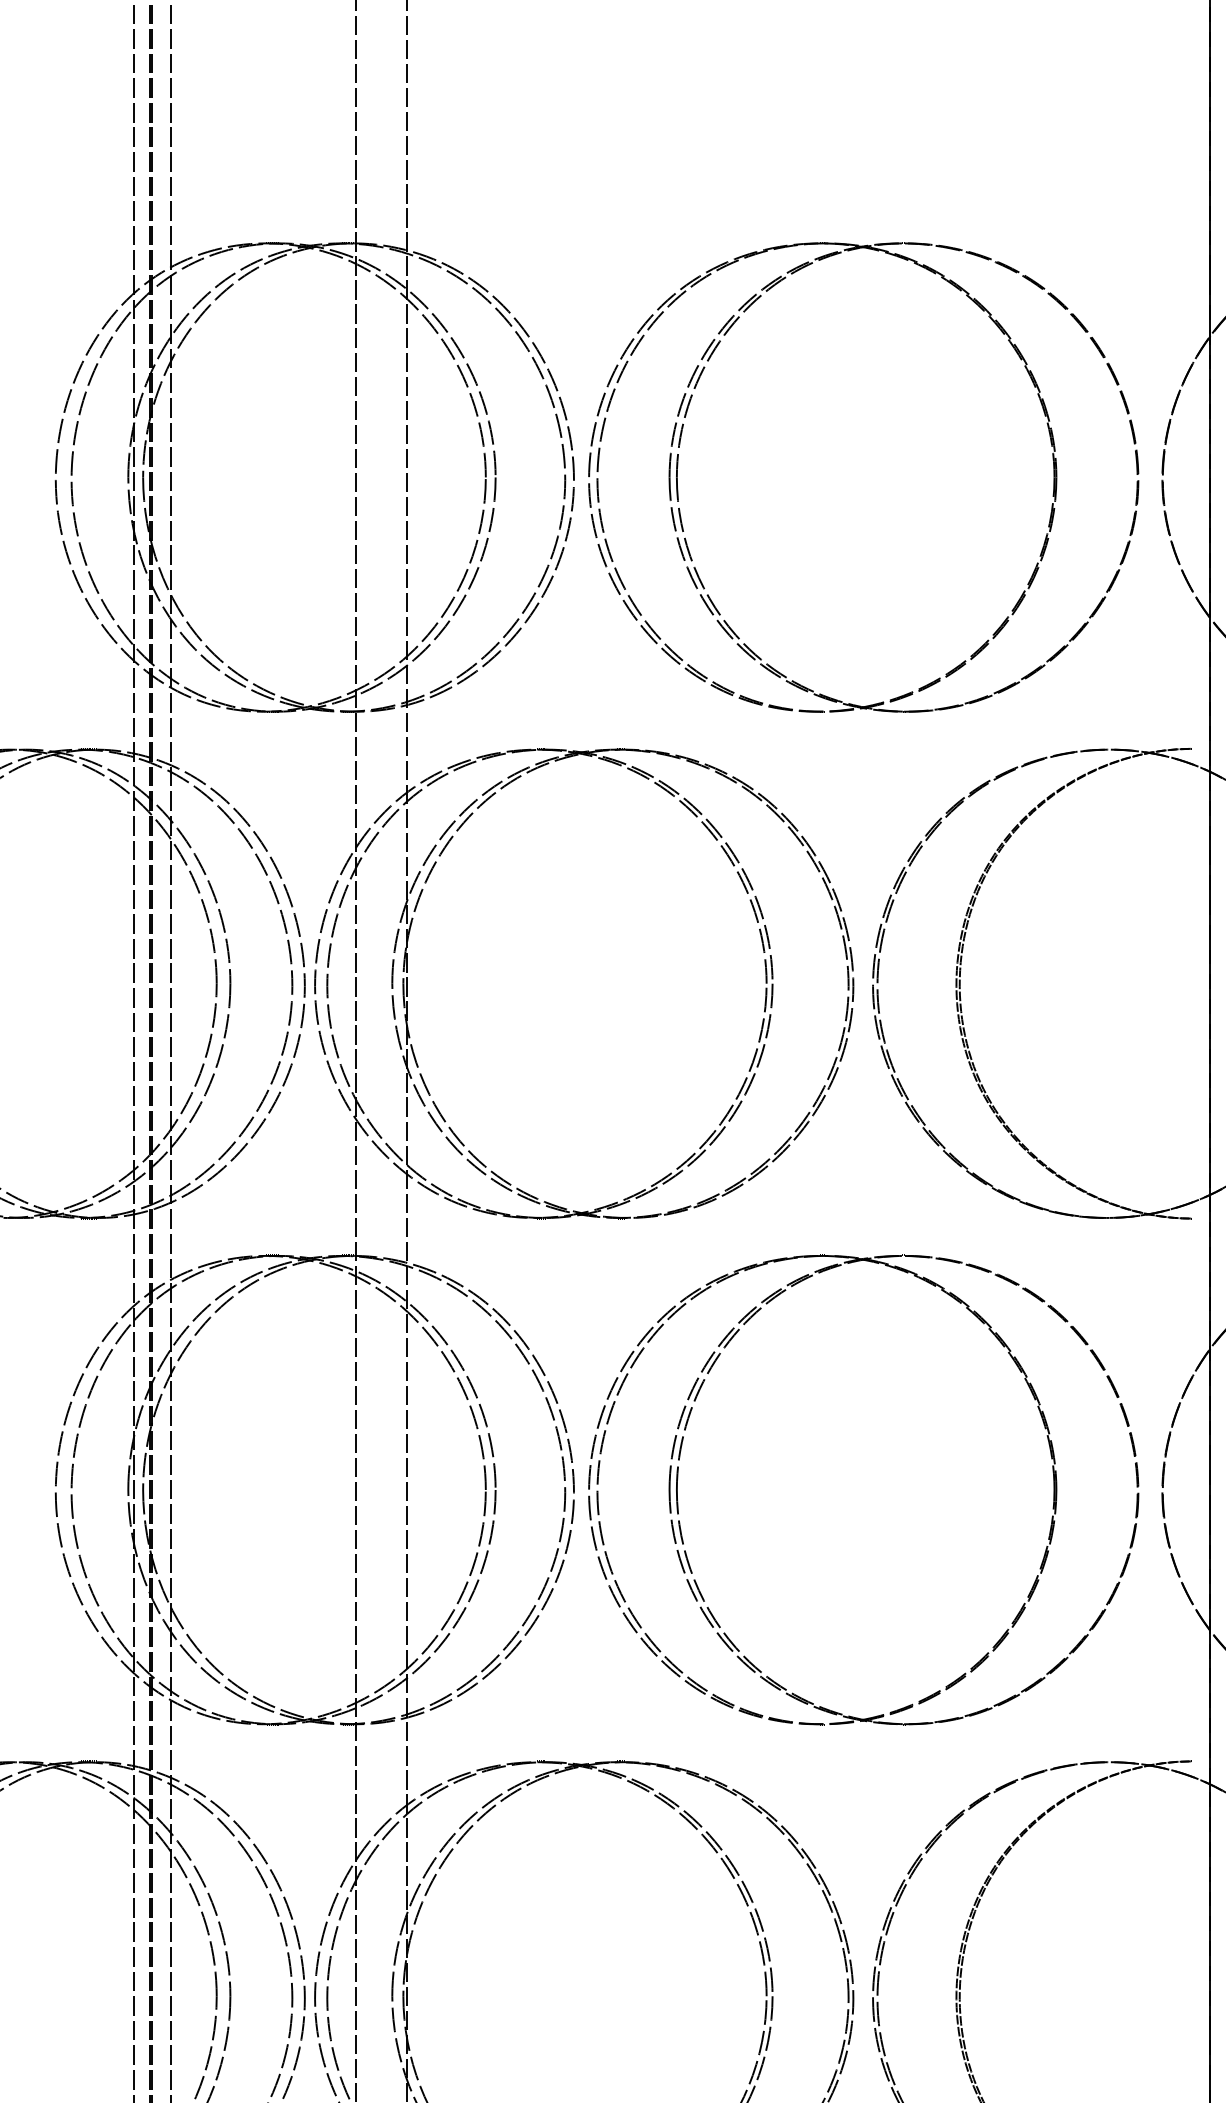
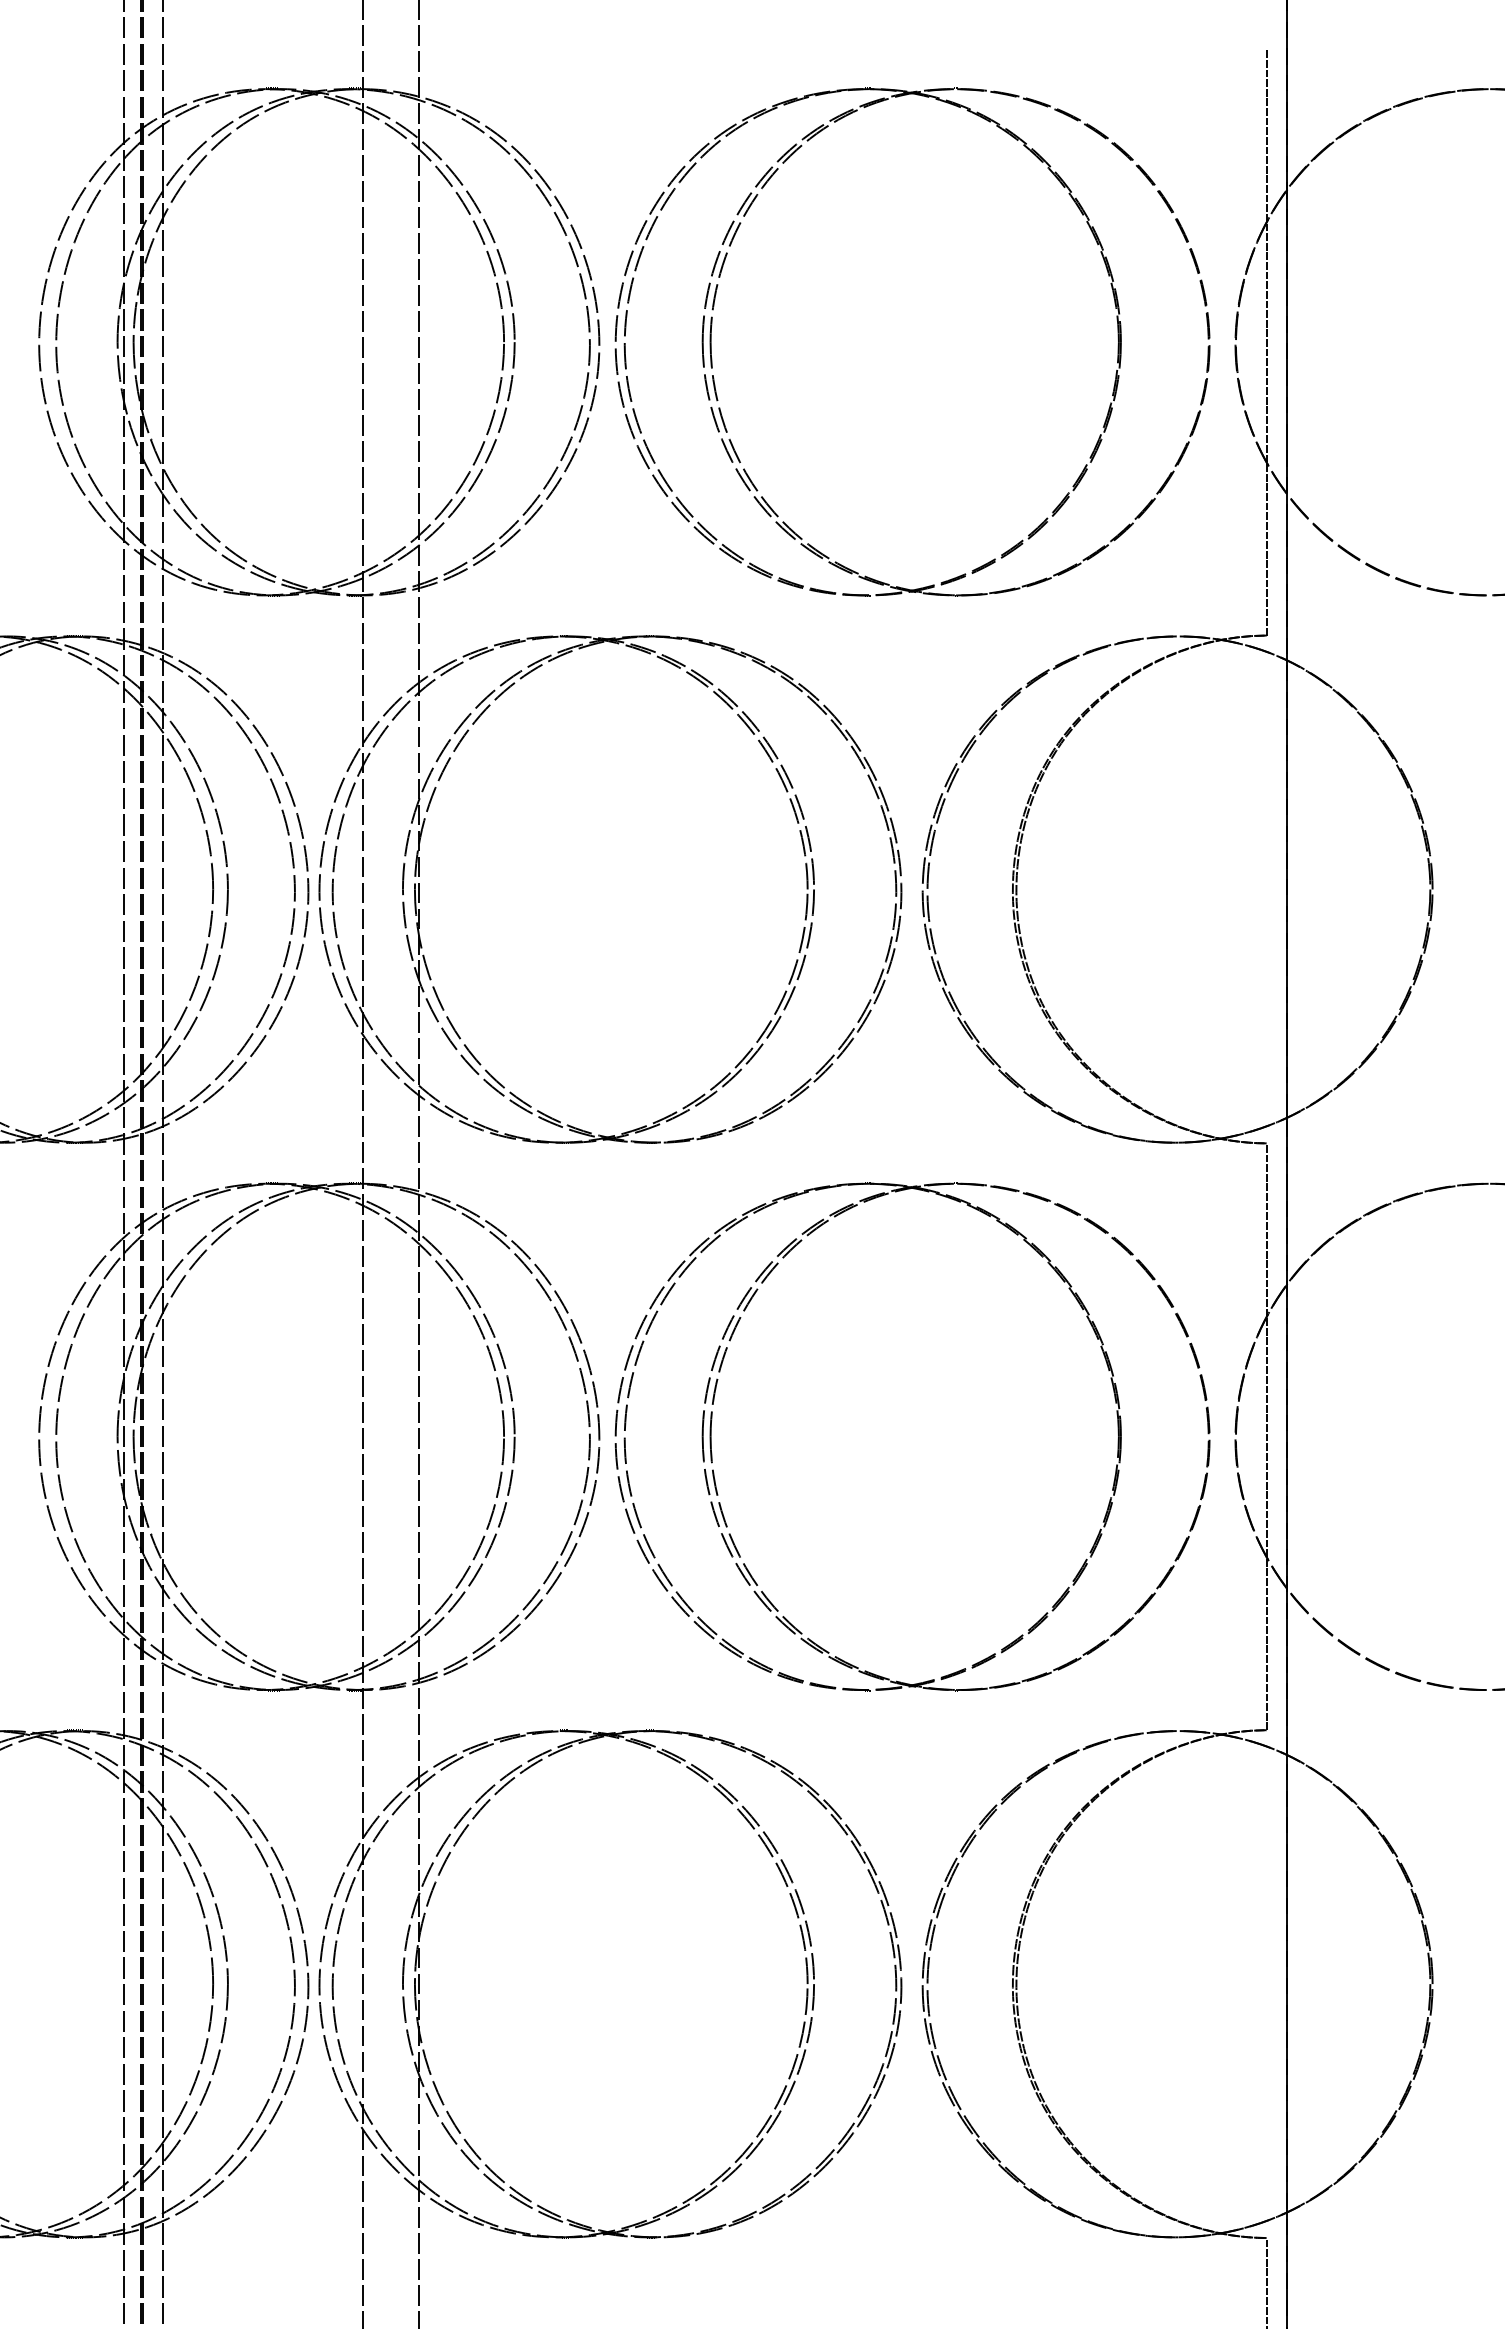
line: (1191, 476) -> (1267, 341), added
line: (1191, 1489) -> (1267, 1436), added

